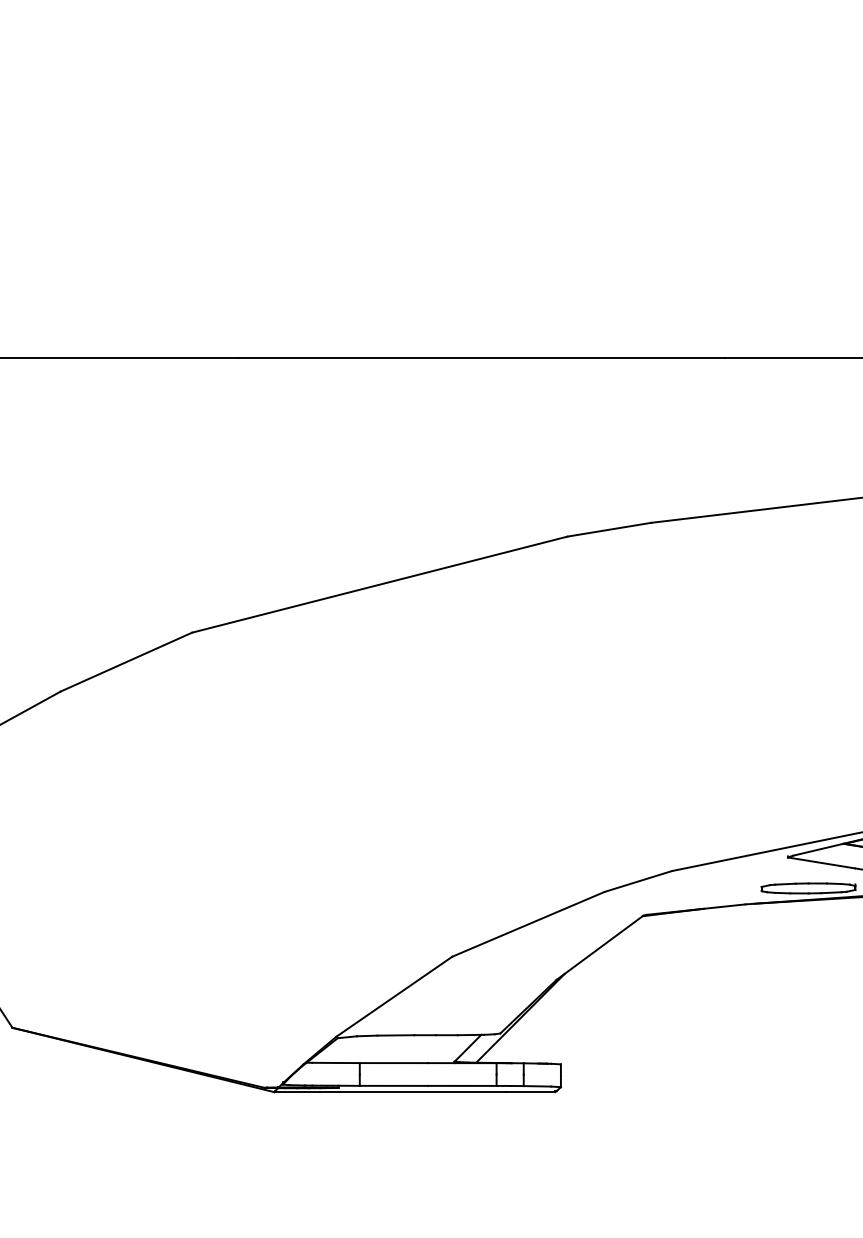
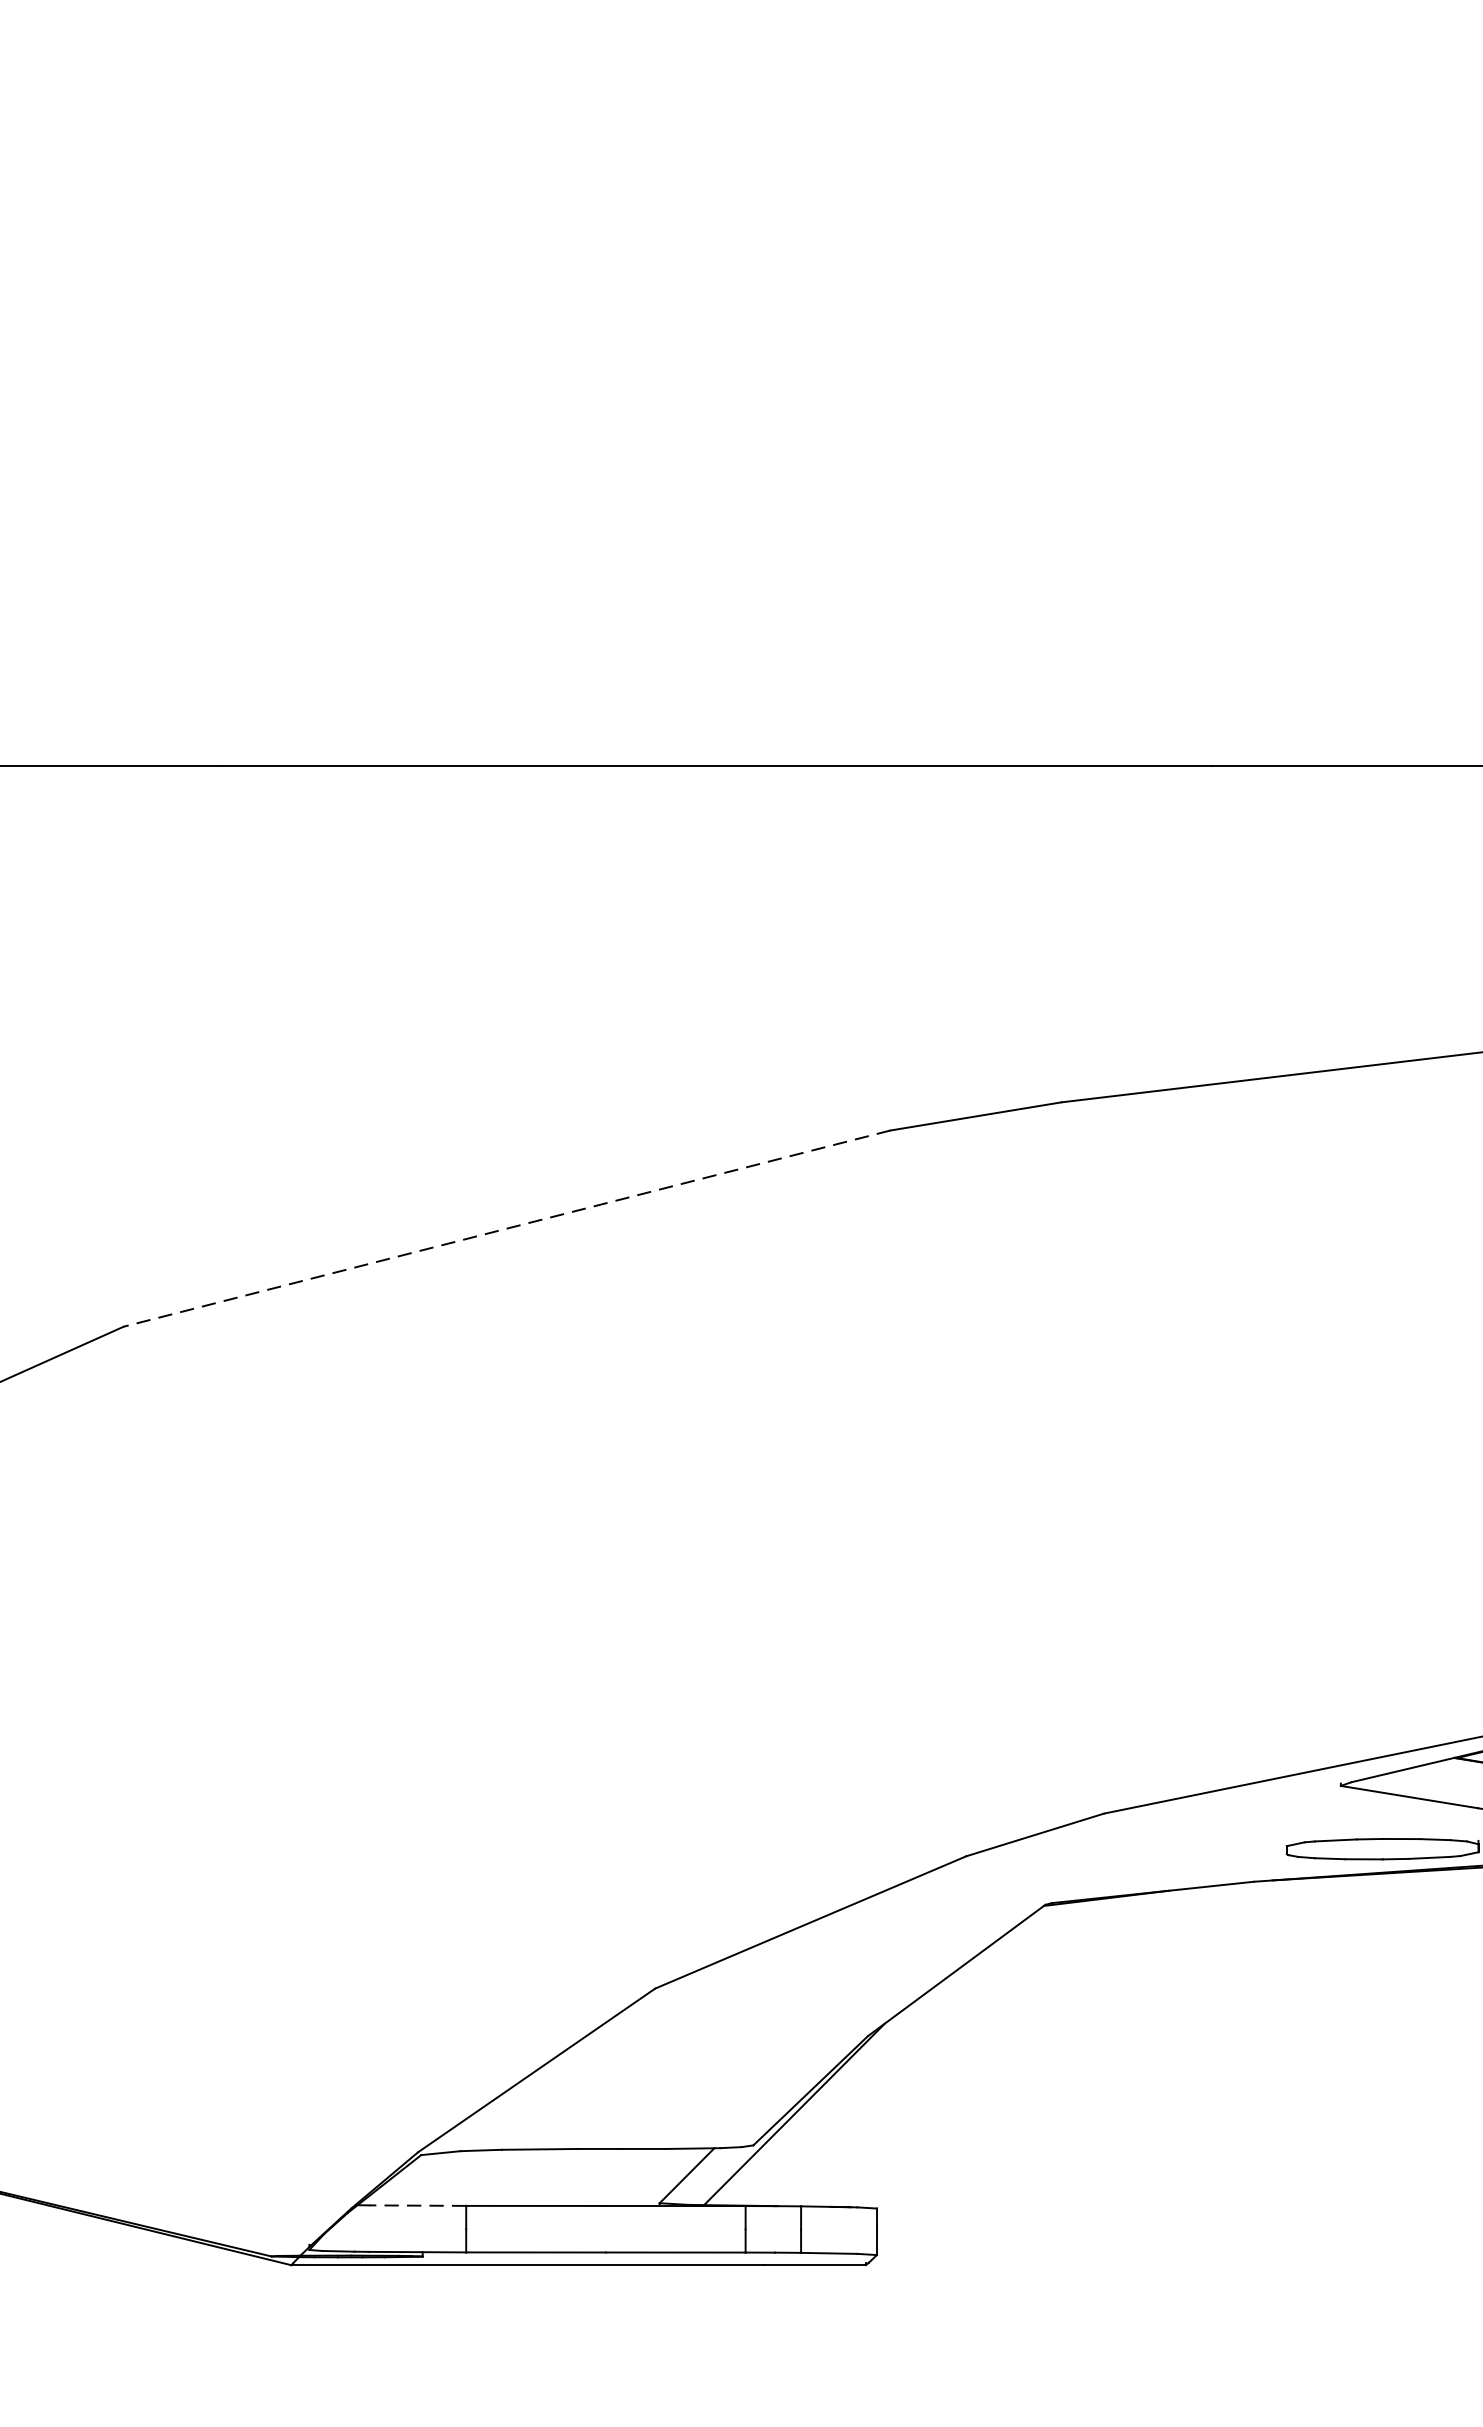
line: (379, 584) -> (506, 1228), solid -> dashed
line: (336, 1062) -> (418, 2204), solid -> dashed

